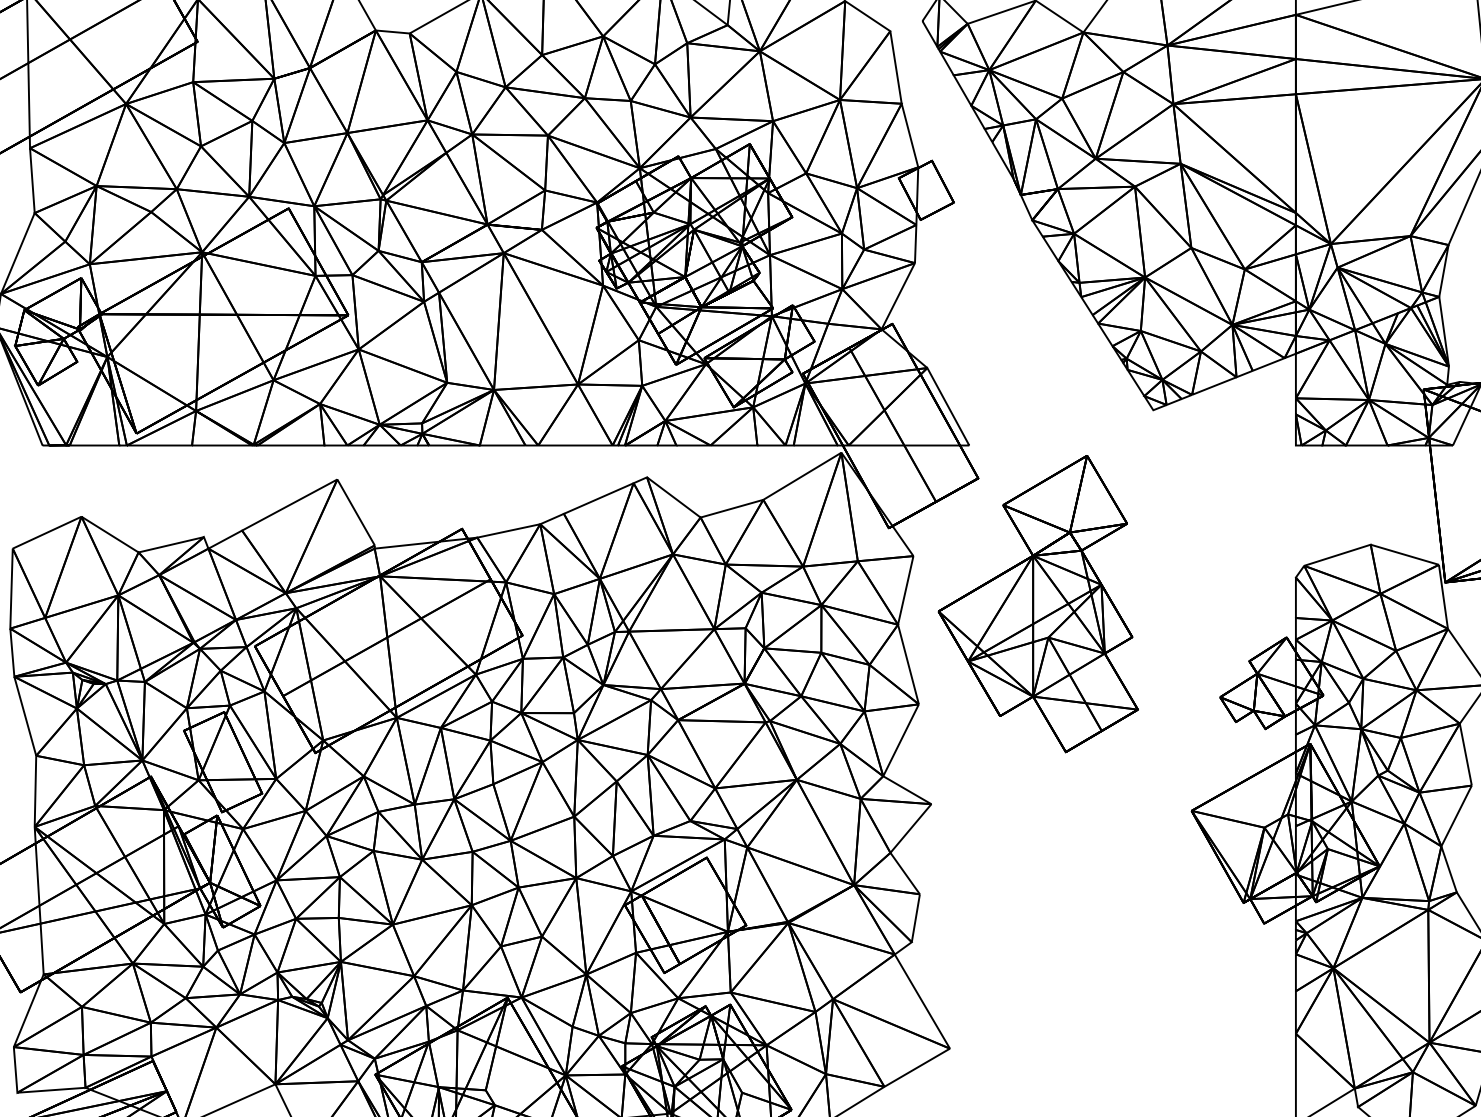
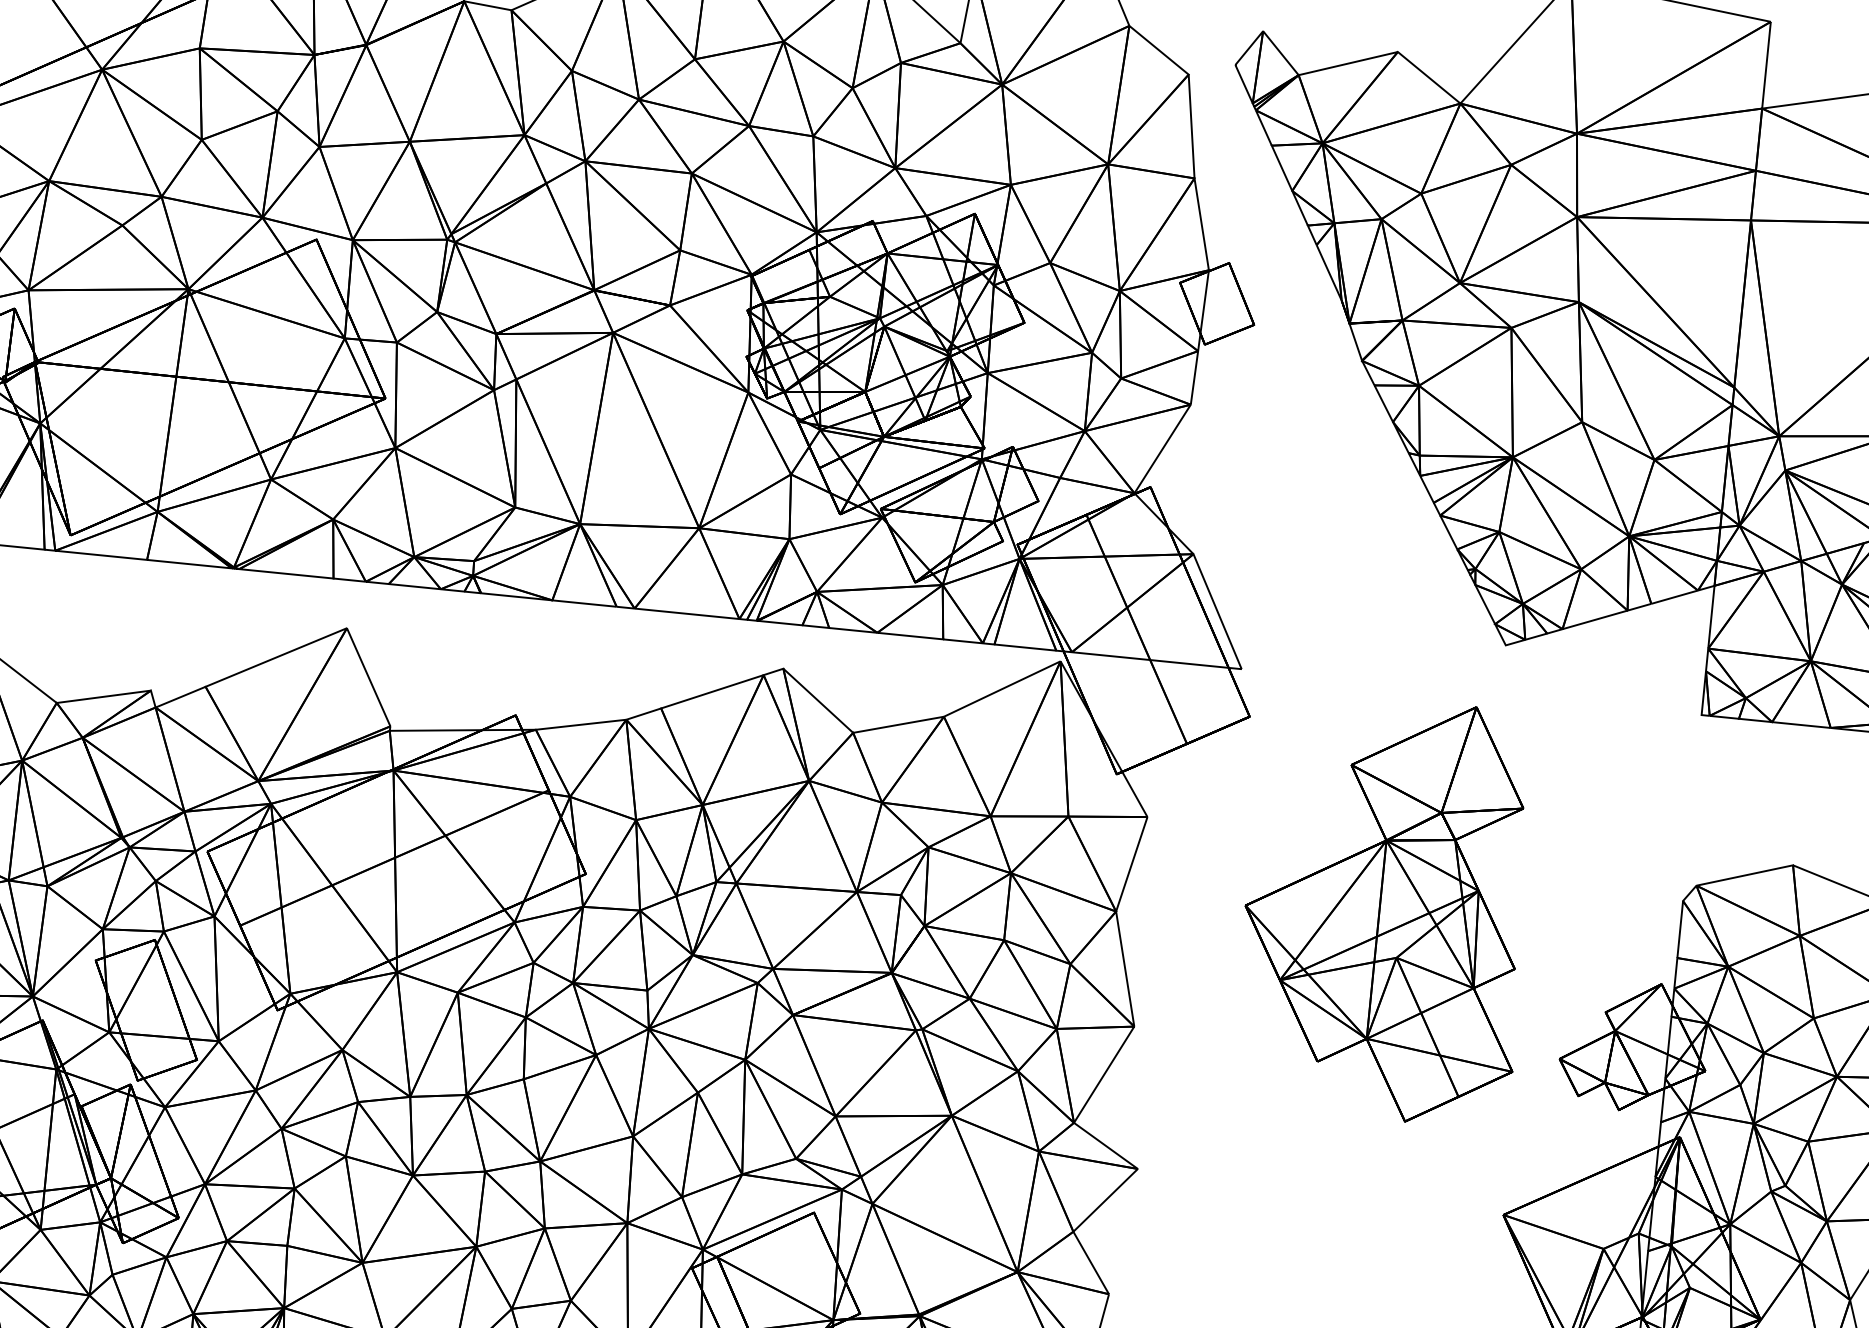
part: (1037, 604) -> (1385, 909), moved

